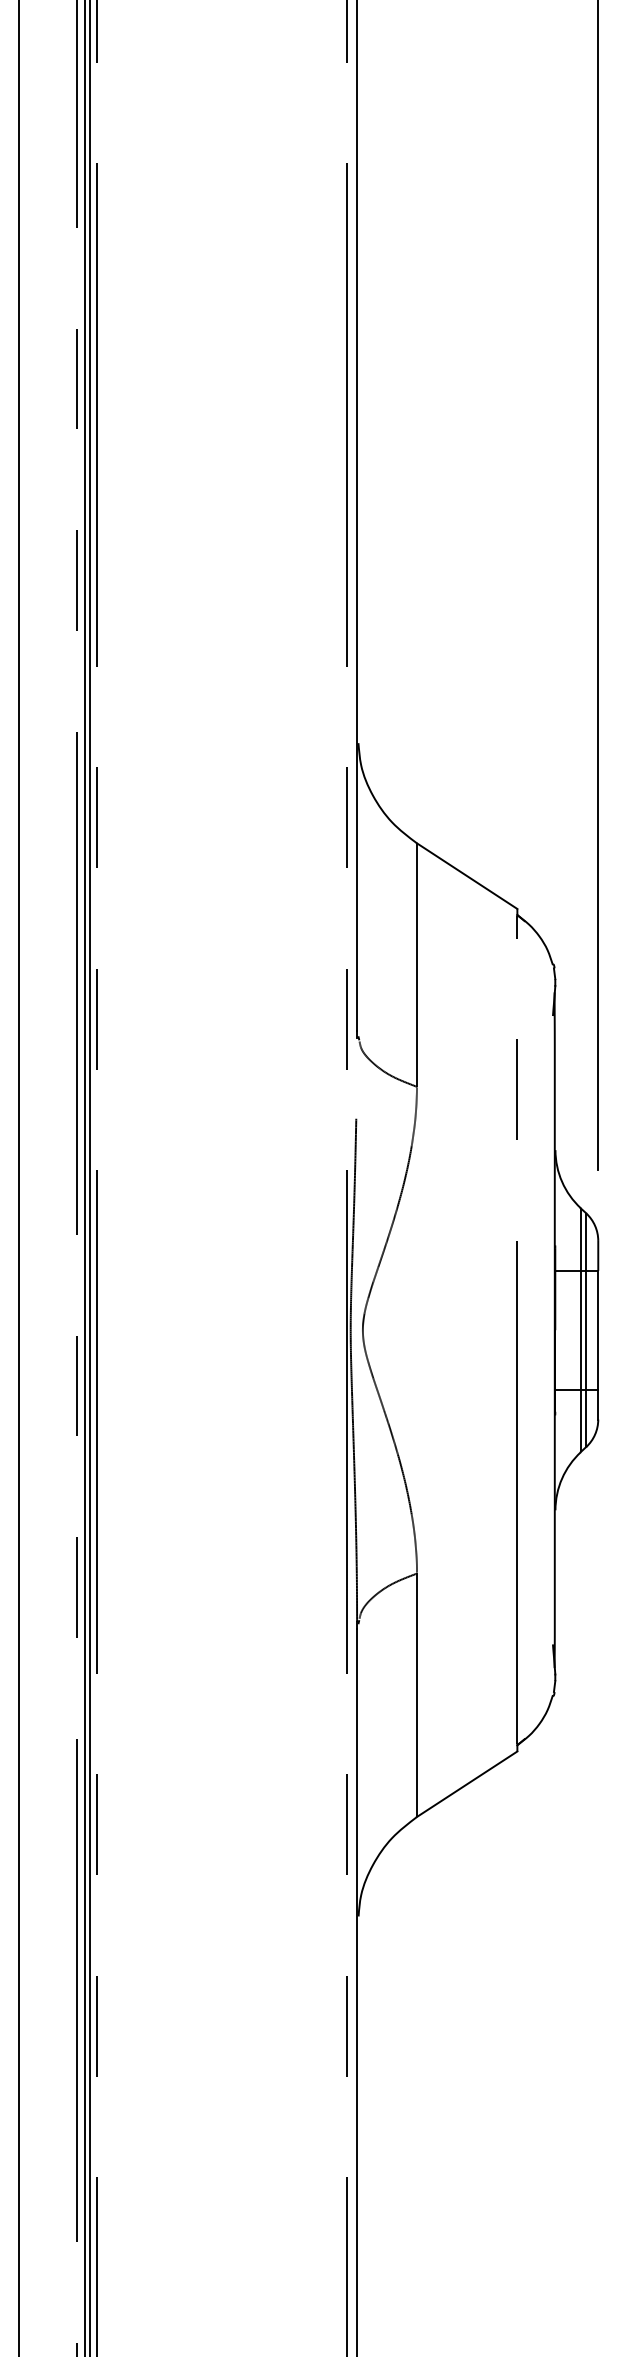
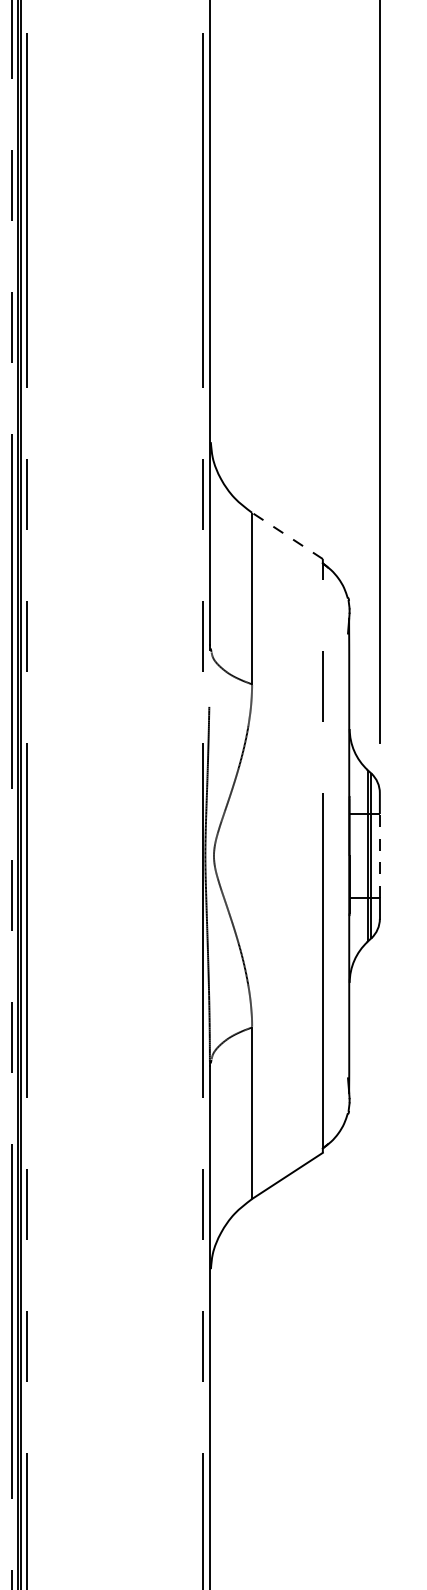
line: (467, 876) -> (287, 536), solid -> dashed
line: (598, 1329) -> (380, 855), solid -> dashed

